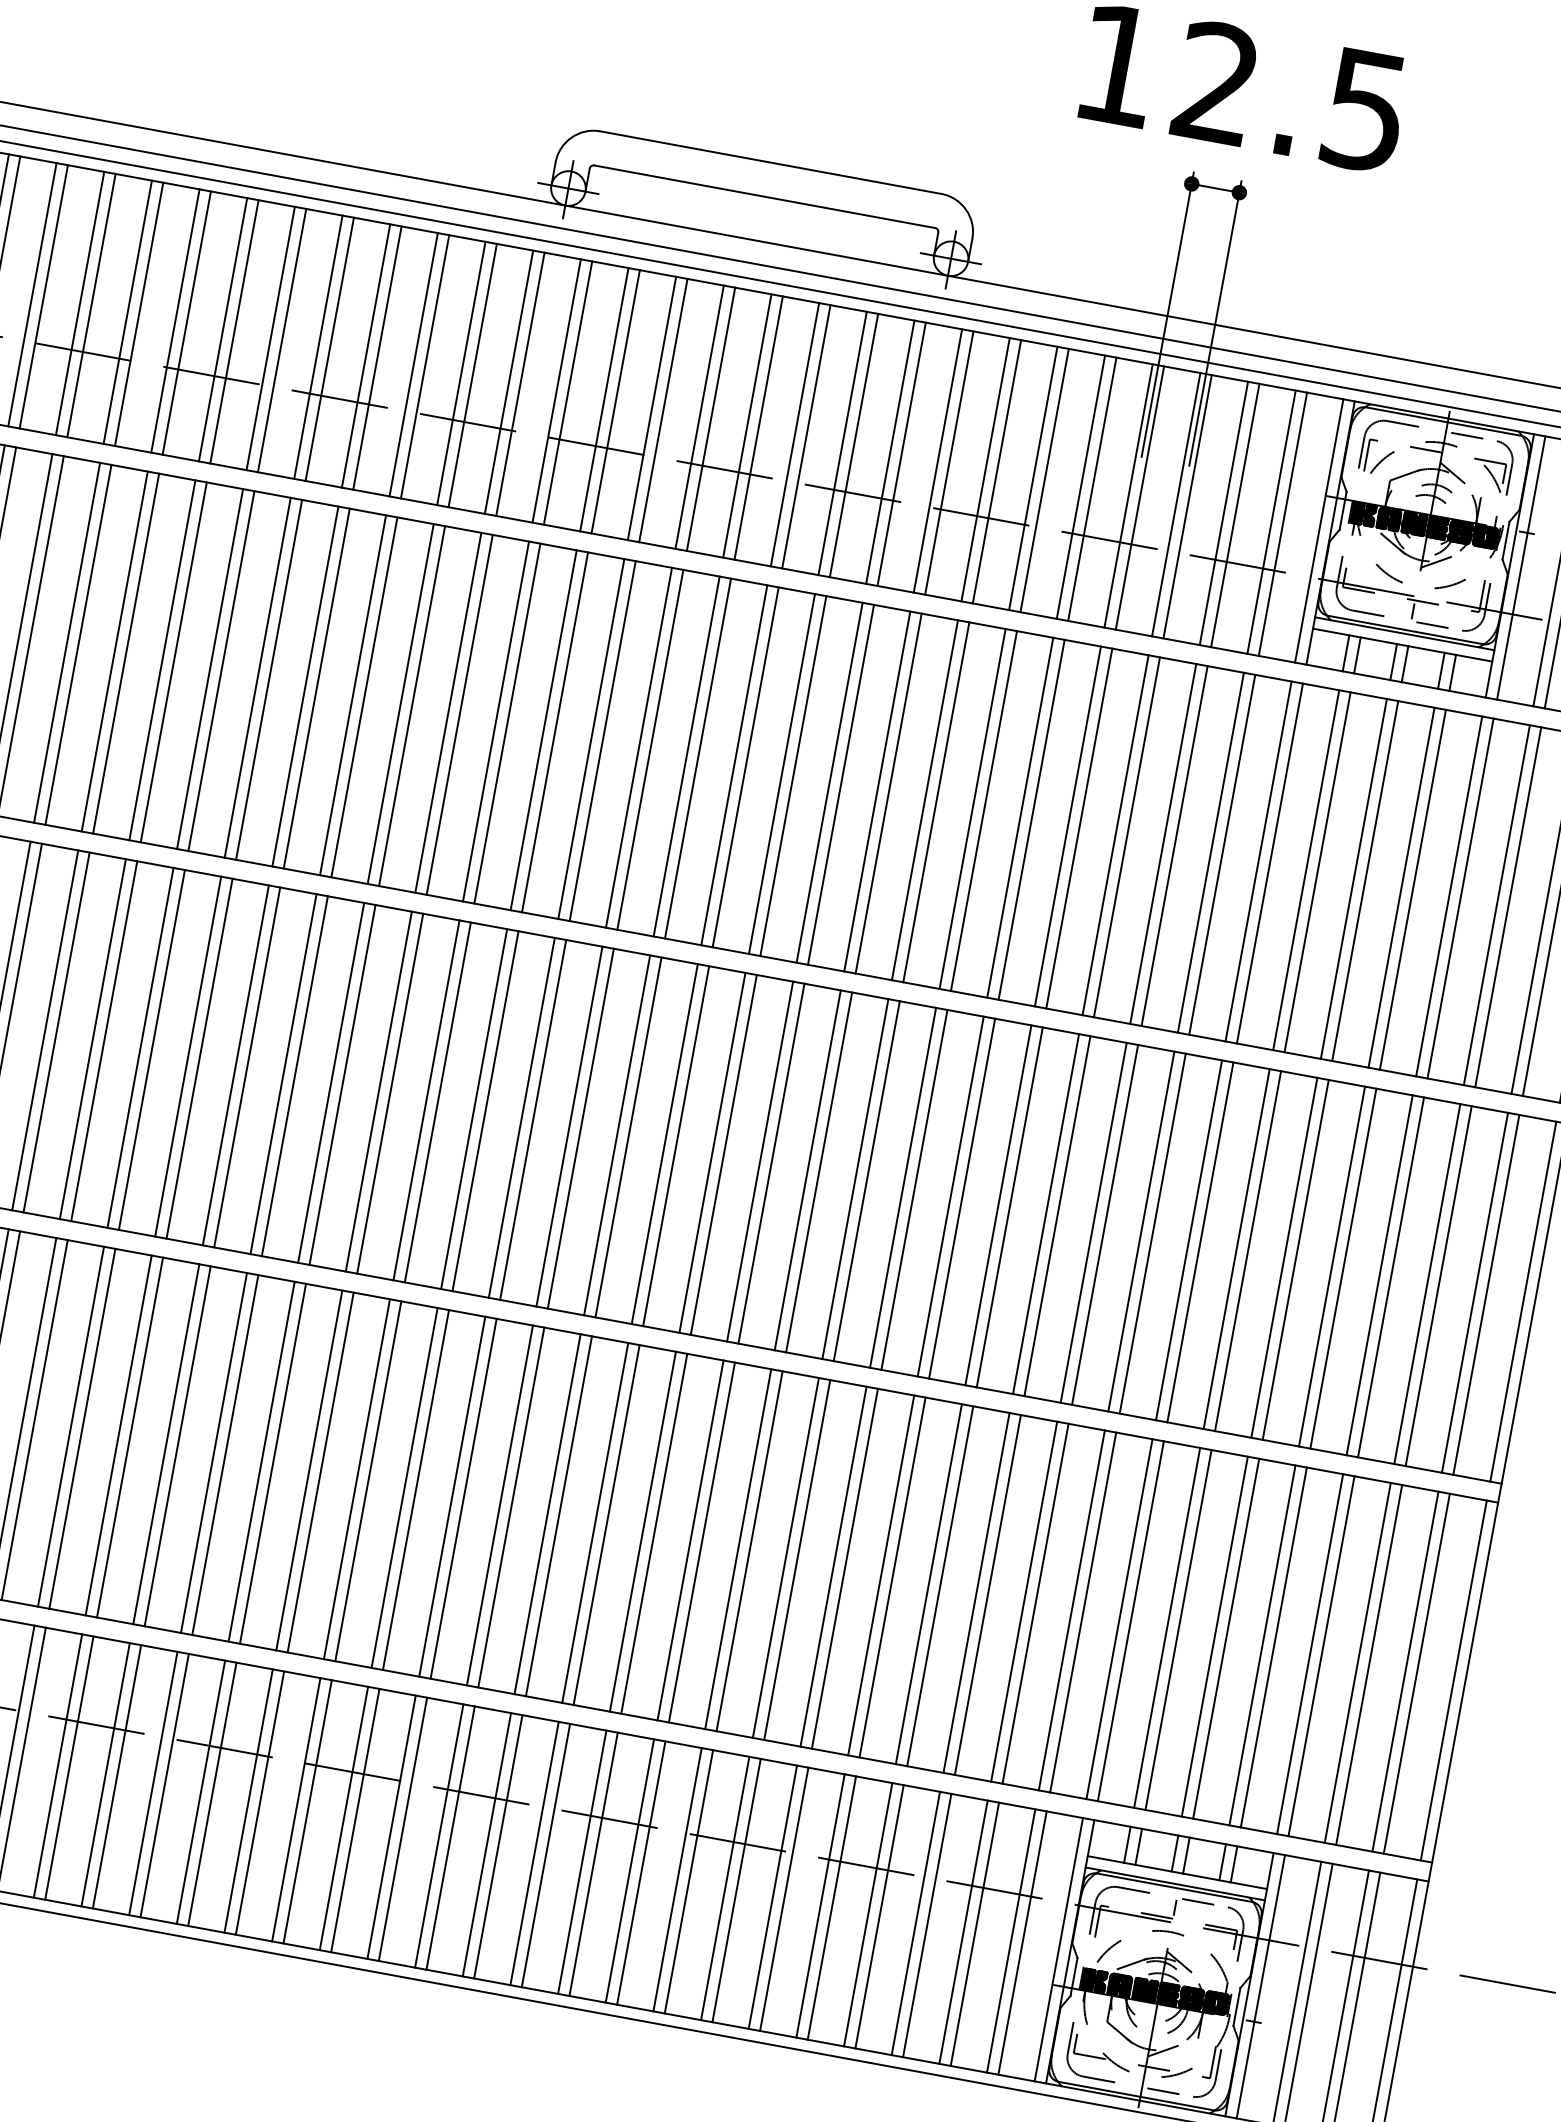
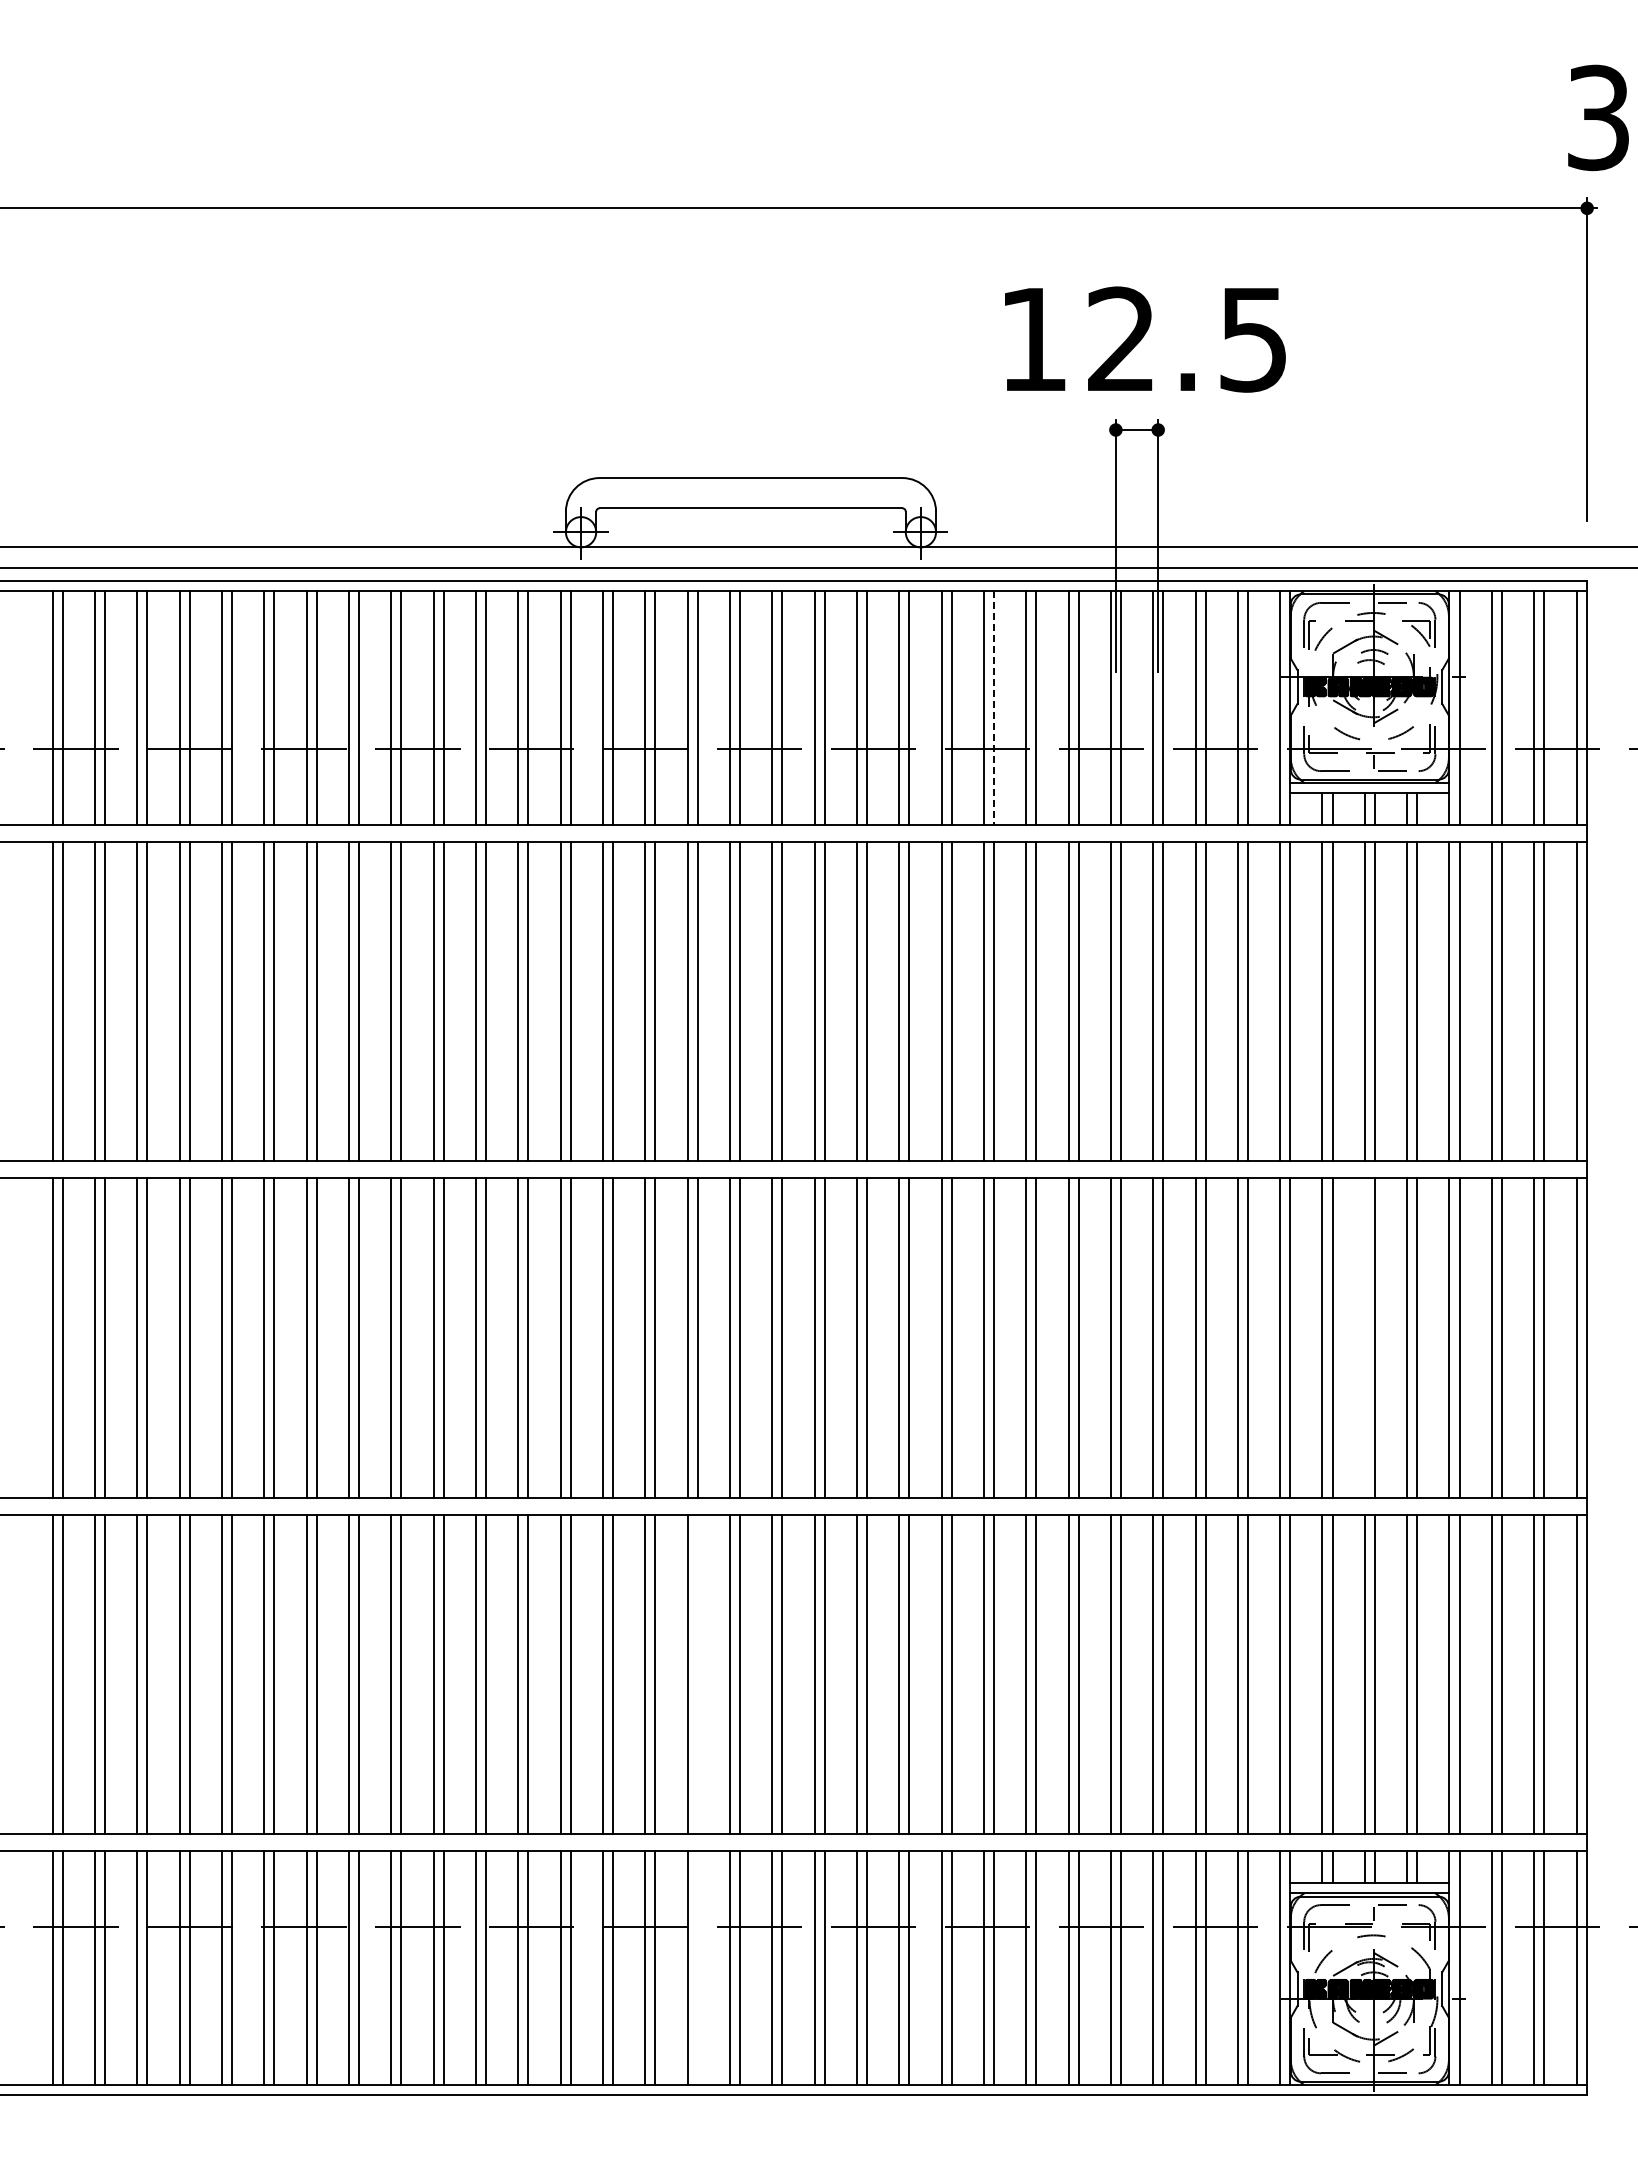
line: (996, 472) -> (993, 708), solid -> dashed
line: (1284, 1257) -> (1364, 1337), removed
line: (463, 1498) -> (697, 1674), removed
line: (402, 1829) -> (697, 1968), removed

